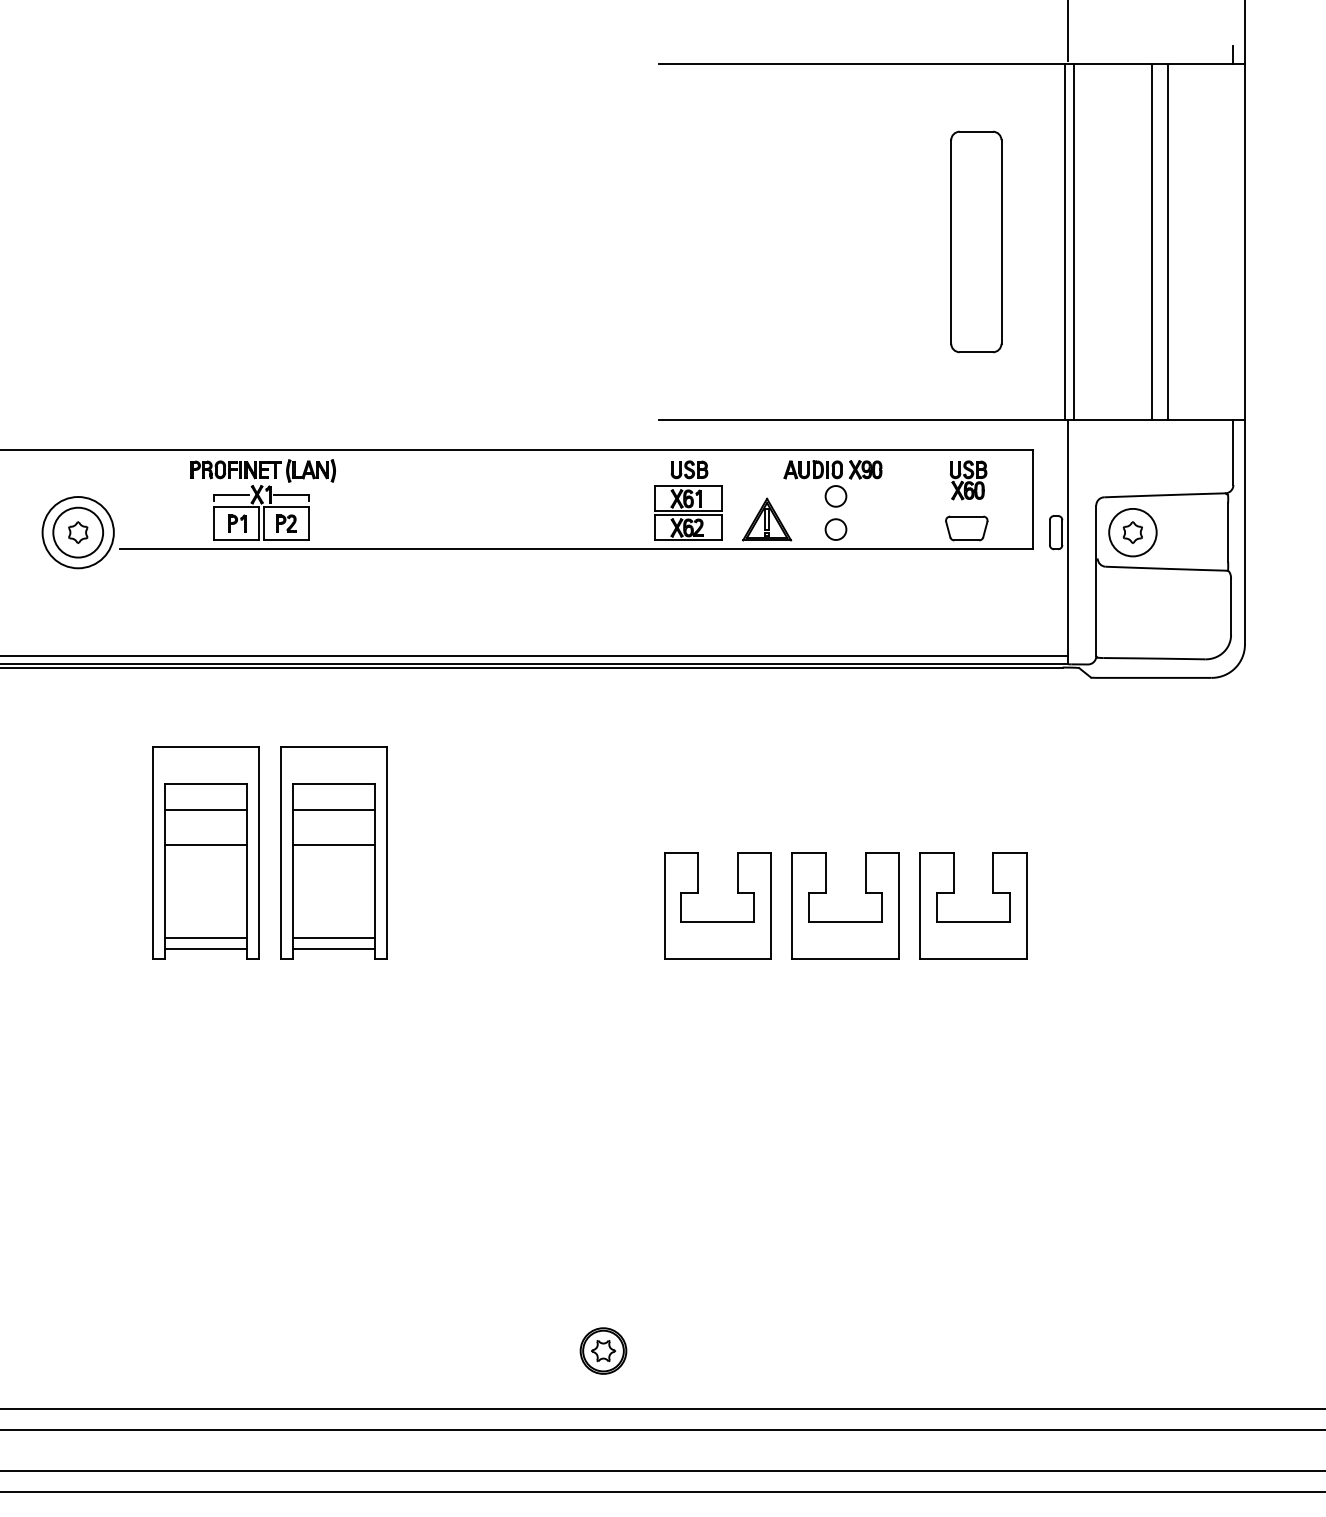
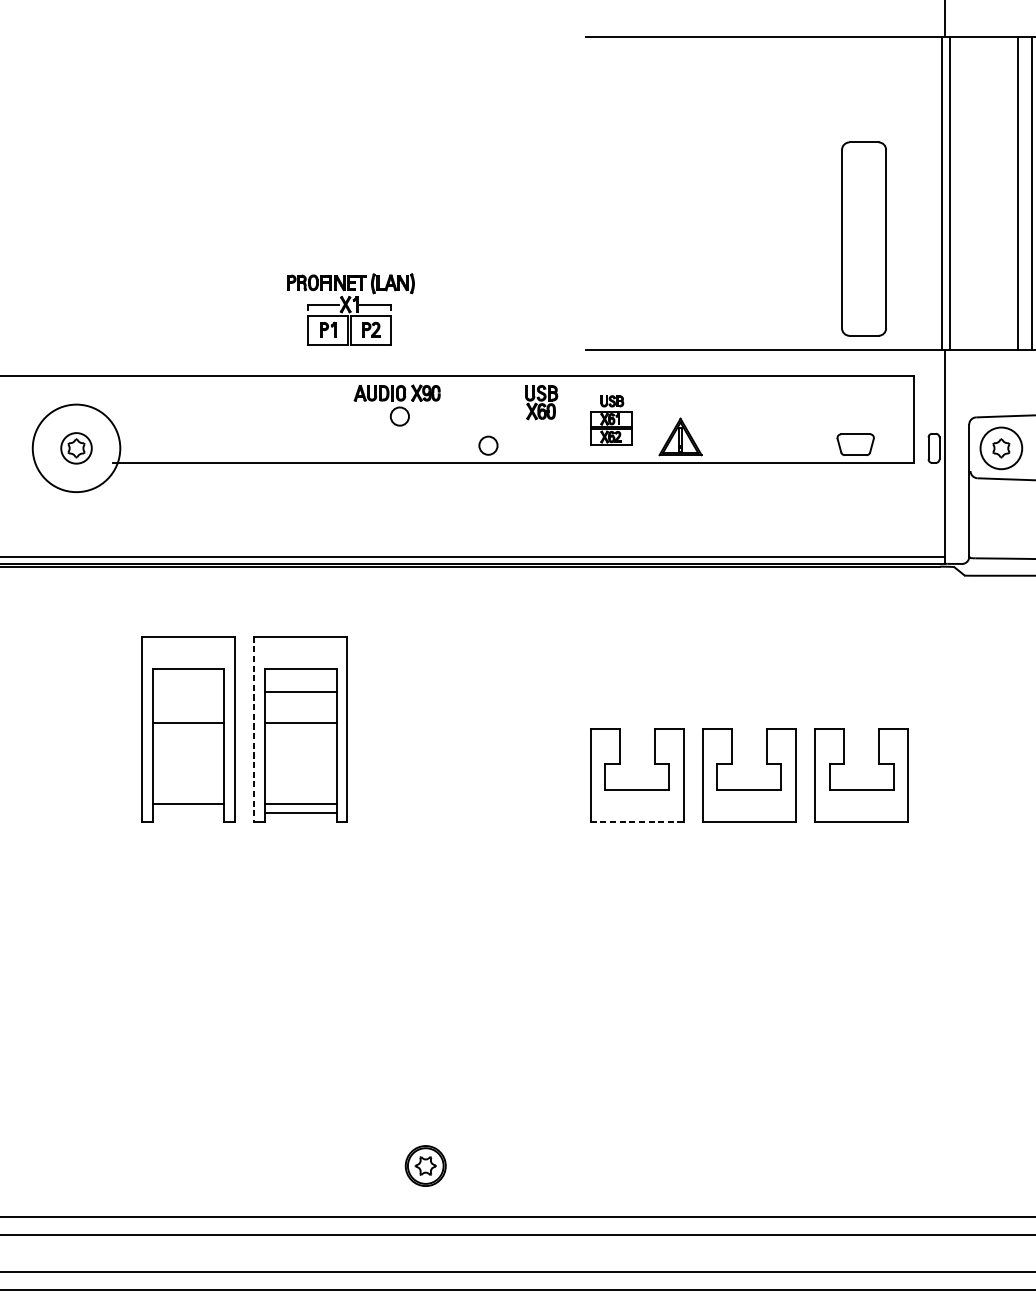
part: (976, 241) -> (864, 238), moved
part: (968, 480) -> (541, 402), moved
part: (832, 483) -> (396, 405), moved
part: (262, 499) -> (350, 308), moved
part: (688, 500) -> (611, 420), size x0.7
circle: (835, 529) -> (488, 445), moved
circle: (77, 532) -> (75, 448), size x1.4
circle: (78, 532) -> (76, 448), size x0.7
line: (205, 810) -> (188, 692), removed
line: (280, 853) -> (253, 729), solid -> dashed
line: (205, 948) -> (188, 813), removed
line: (718, 959) -> (637, 822), solid -> dashed
part: (603, 1350) -> (425, 1165), moved

